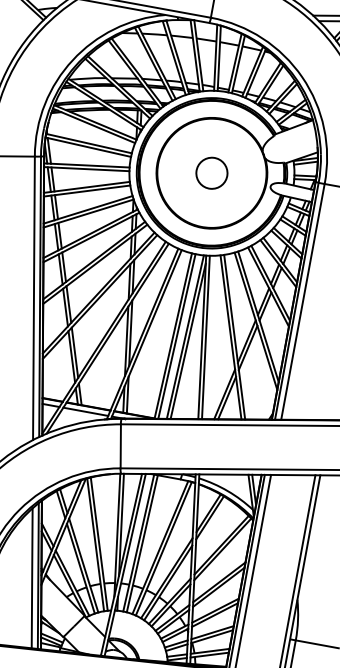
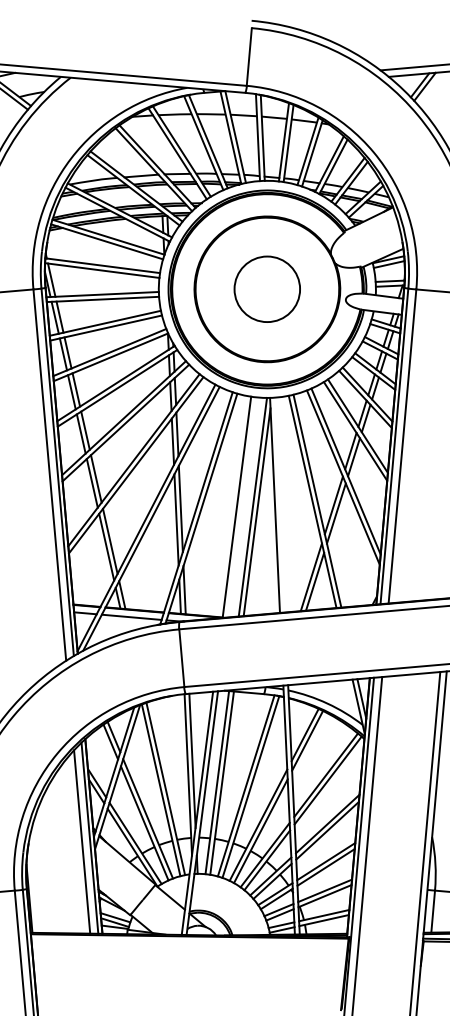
circle: (212, 173) -> (267, 289), size x1.6
line: (176, 336) -> (241, 507), removed
line: (205, 336) -> (279, 504), removed

